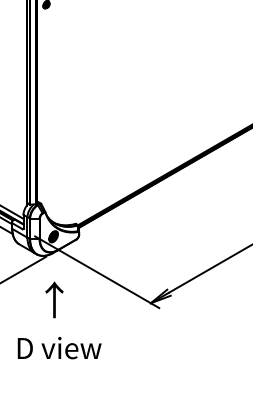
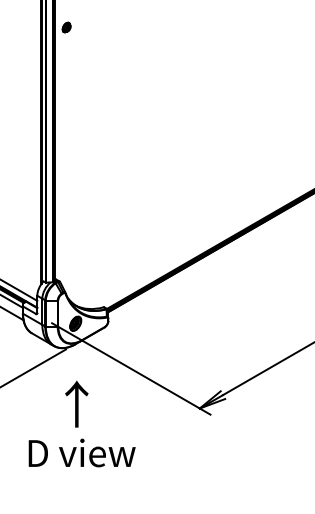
text: (59, 348) -> (81, 453), moved

